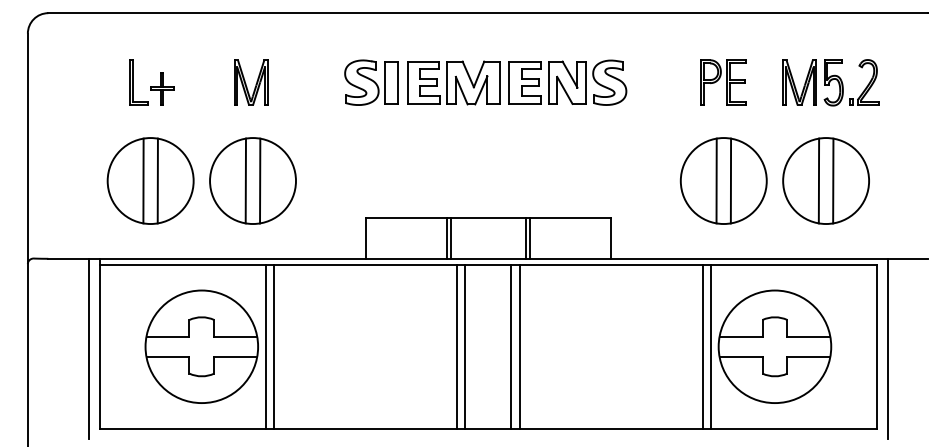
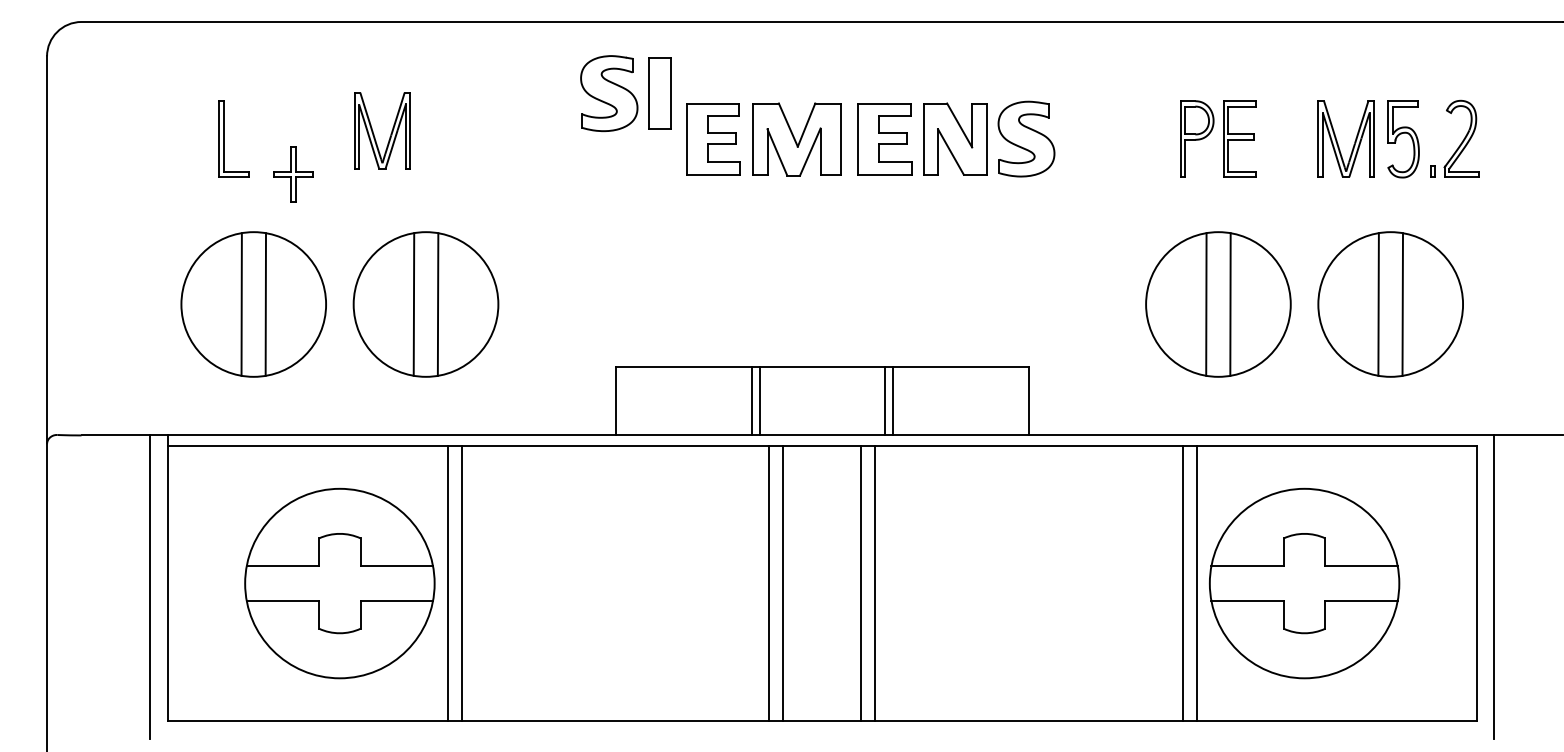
part: (251, 82) -> (383, 130), moved
part: (371, 82) -> (625, 93), moved
part: (162, 88) -> (293, 174), moved

